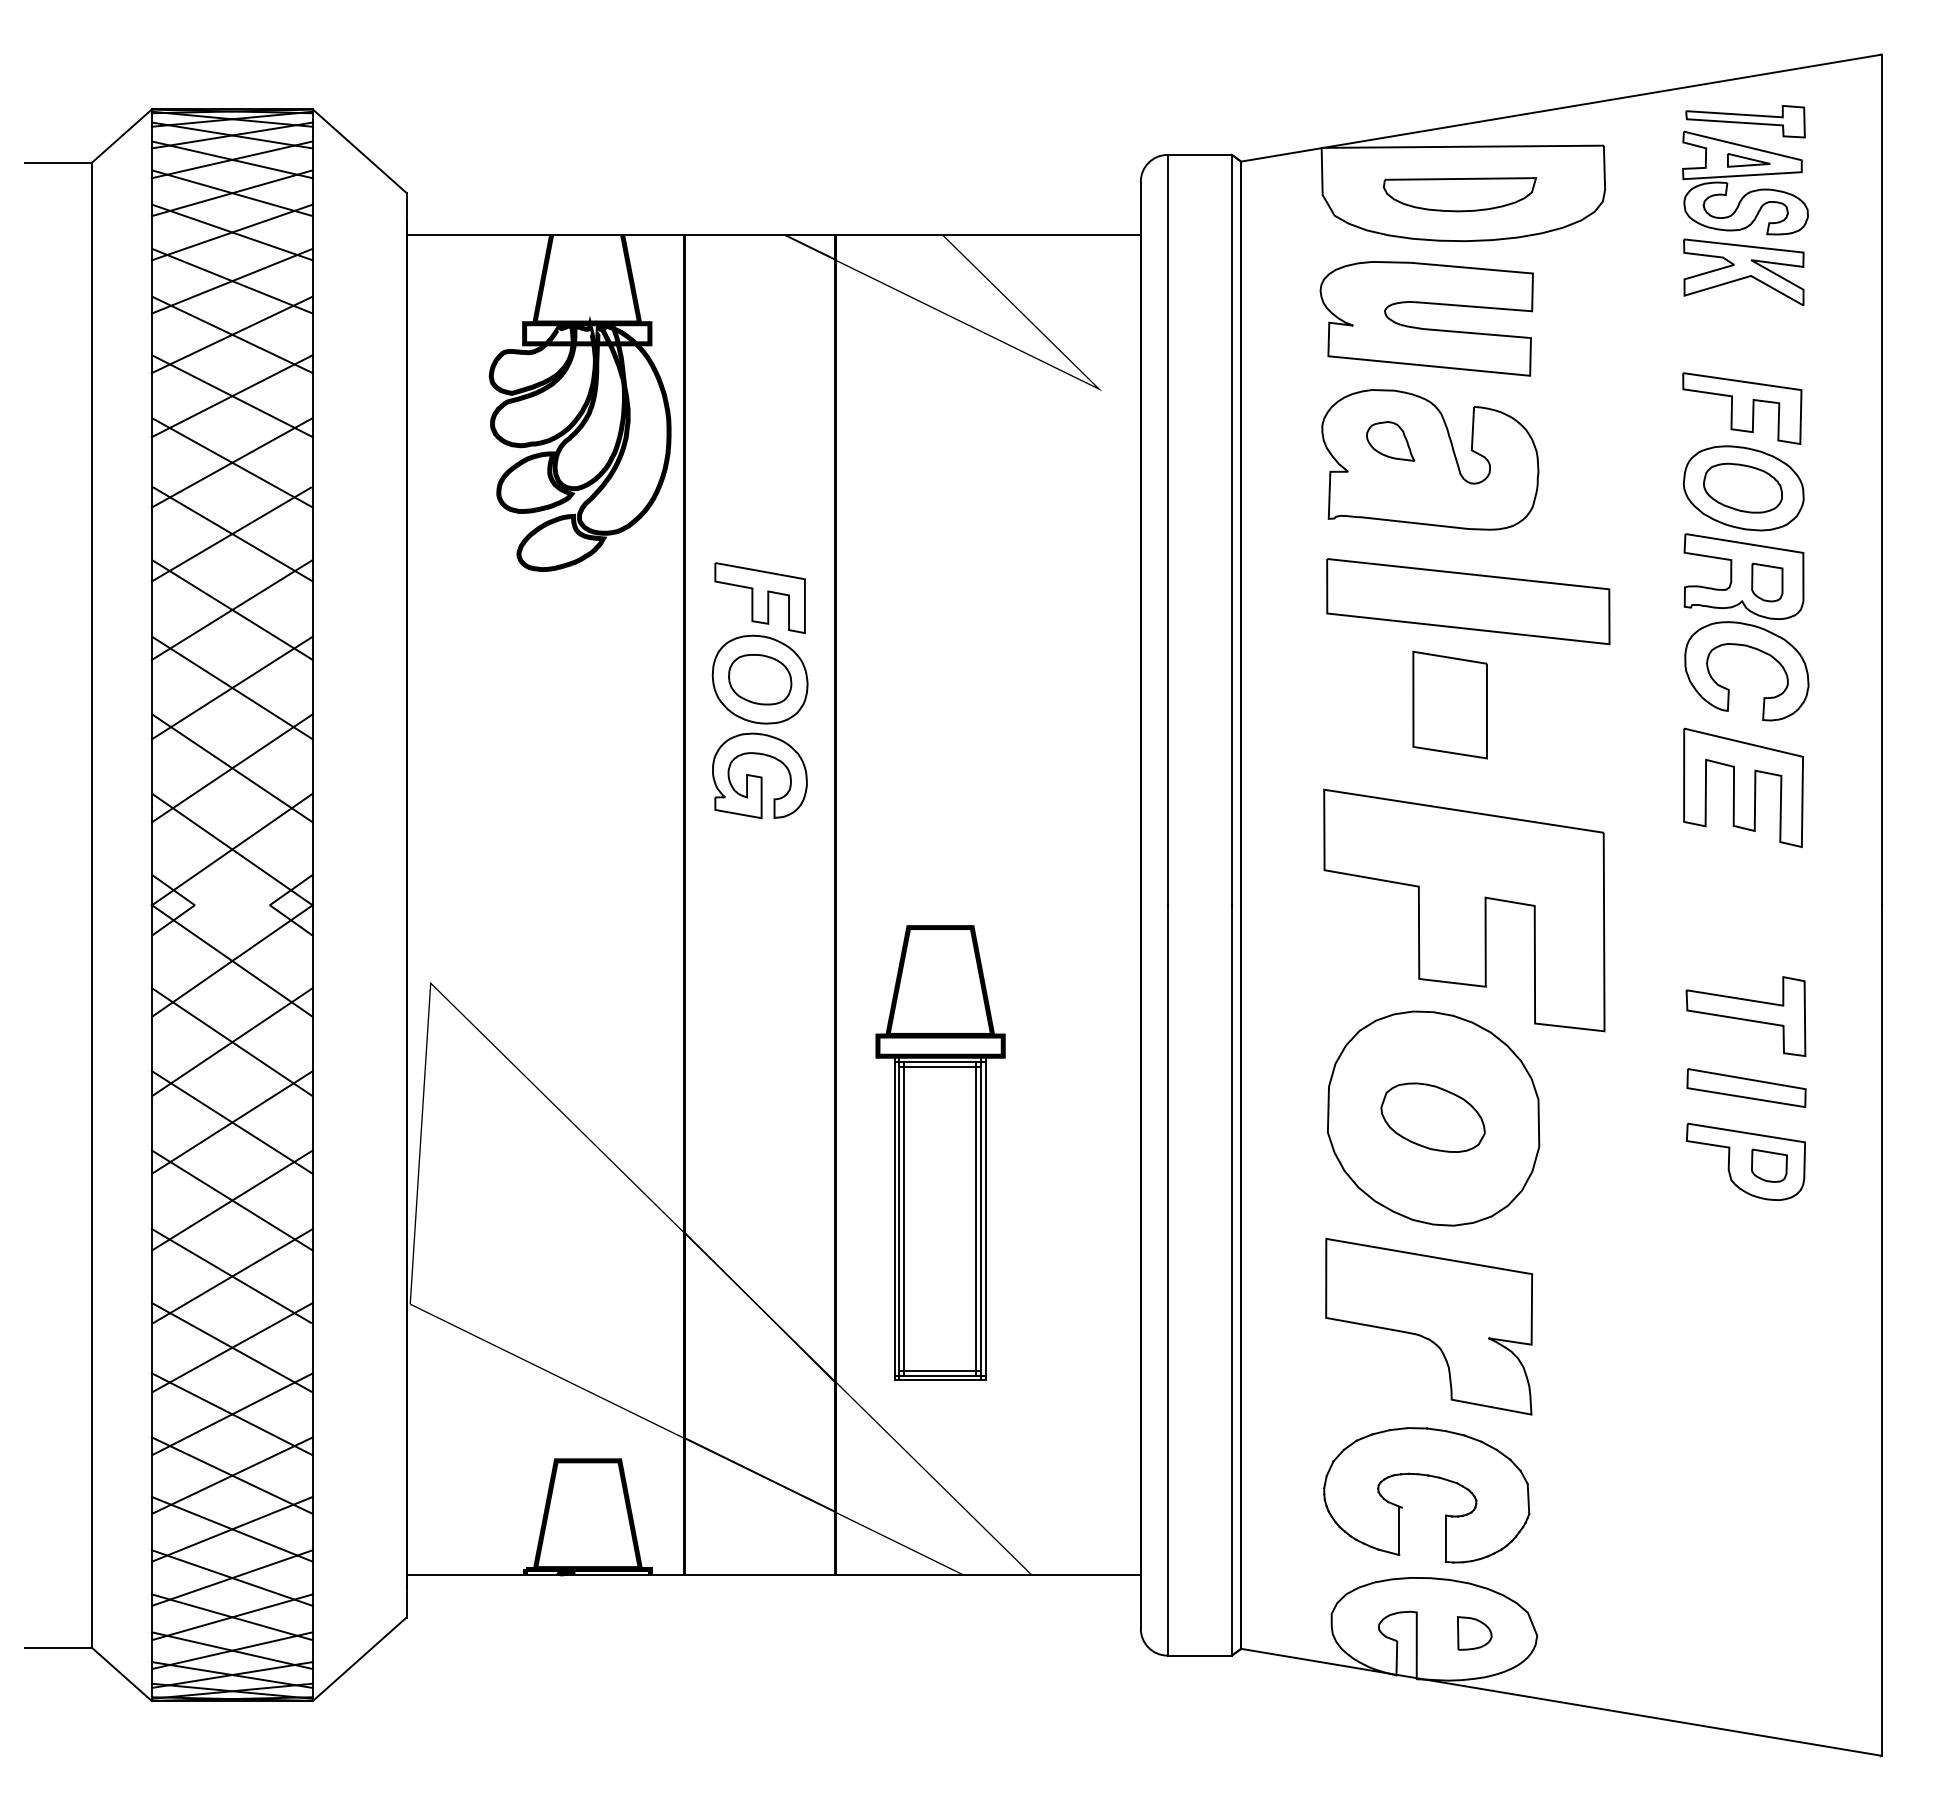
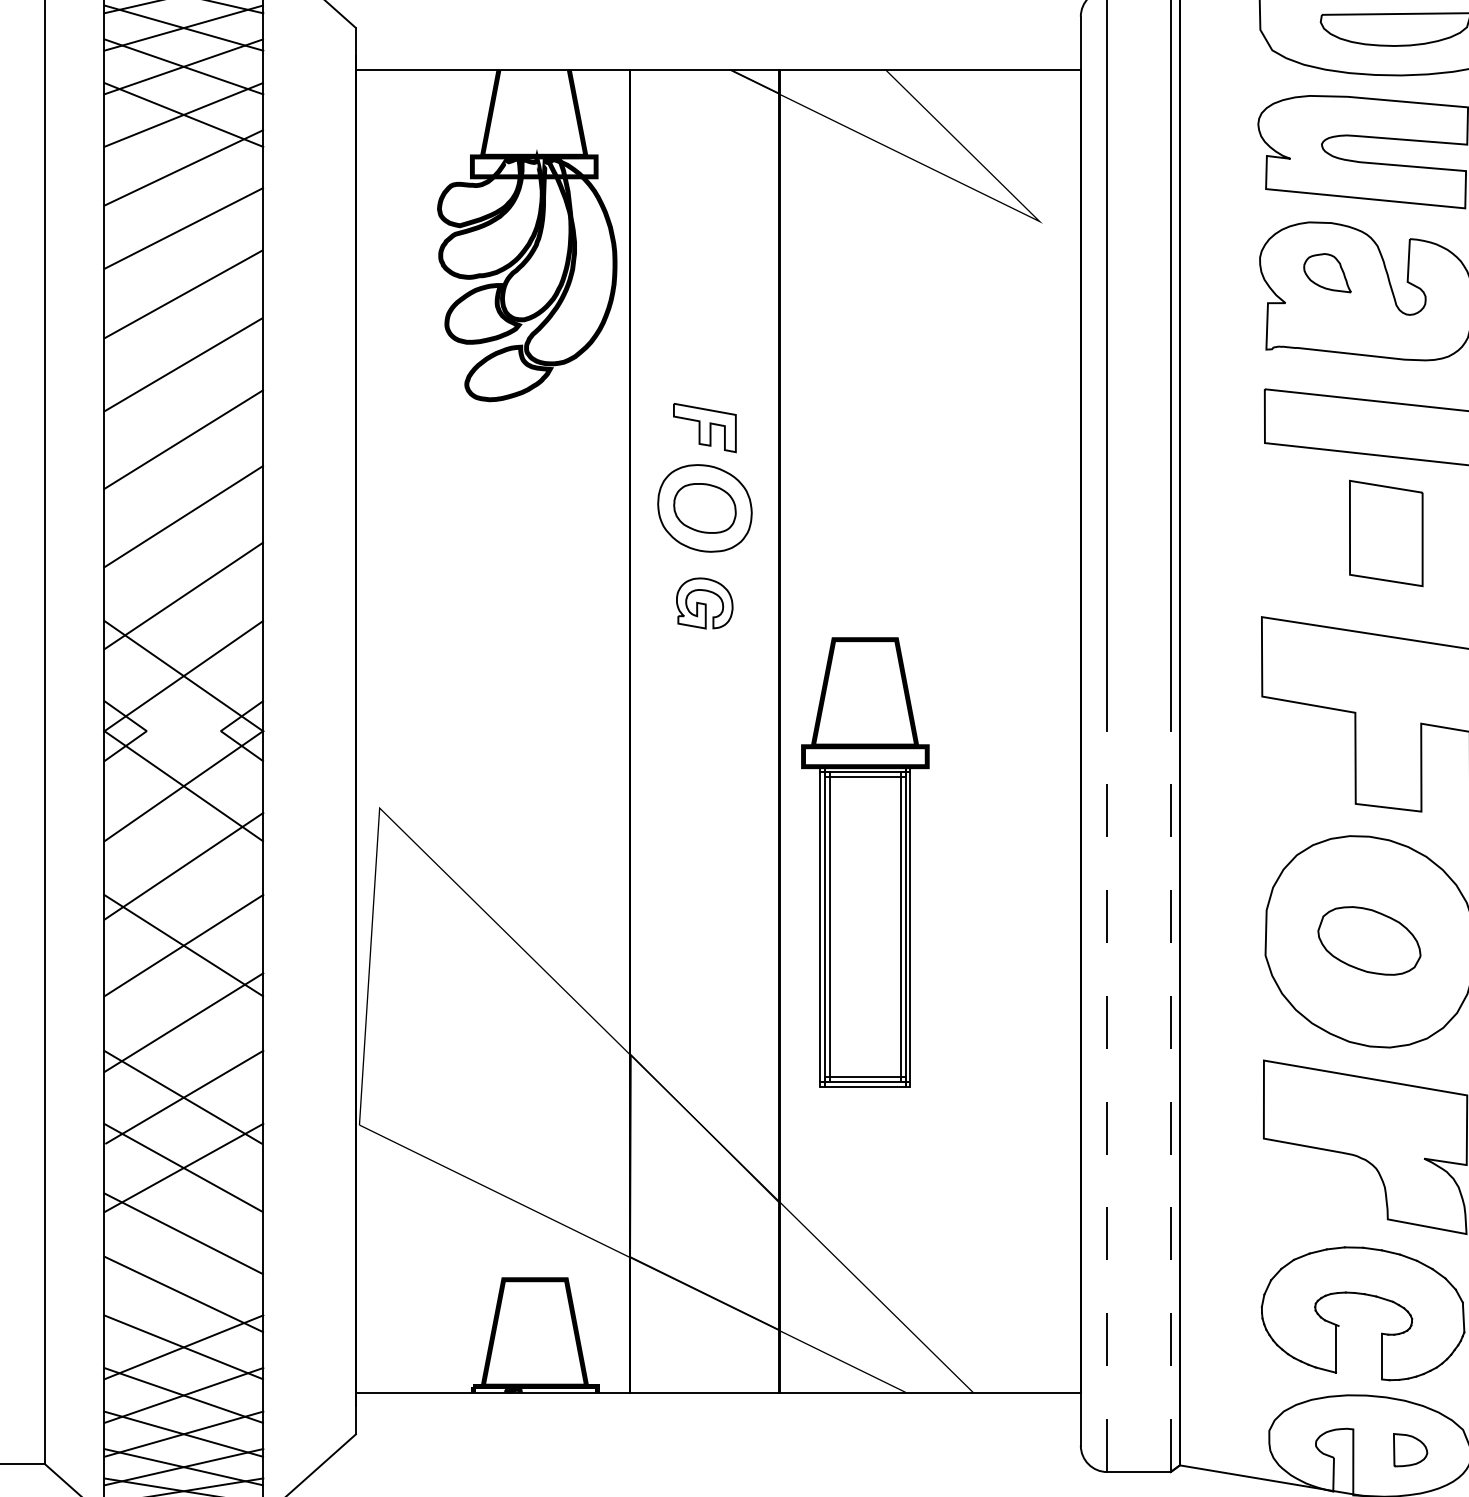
line: (232, 334) -> (183, 167), removed
line: (232, 396) -> (183, 228), removed
line: (232, 462) -> (183, 293), removed
line: (232, 534) -> (183, 365), removed
part: (759, 598) -> (704, 428), size x0.7
line: (232, 610) -> (183, 440), removed
line: (232, 687) -> (183, 516), removed
line: (232, 768) -> (183, 596), removed
part: (759, 775) -> (704, 603), size x0.6
line: (231, 1042) -> (182, 866), removed
part: (940, 1152) -> (865, 861), moved
line: (231, 1200) -> (182, 1022), removed
line: (1167, 1279) -> (1107, 1100), solid -> dashed
line: (1231, 1279) -> (1170, 1100), solid -> dashed
line: (232, 1414) -> (183, 1233), removed
line: (232, 1475) -> (183, 1294), removed

